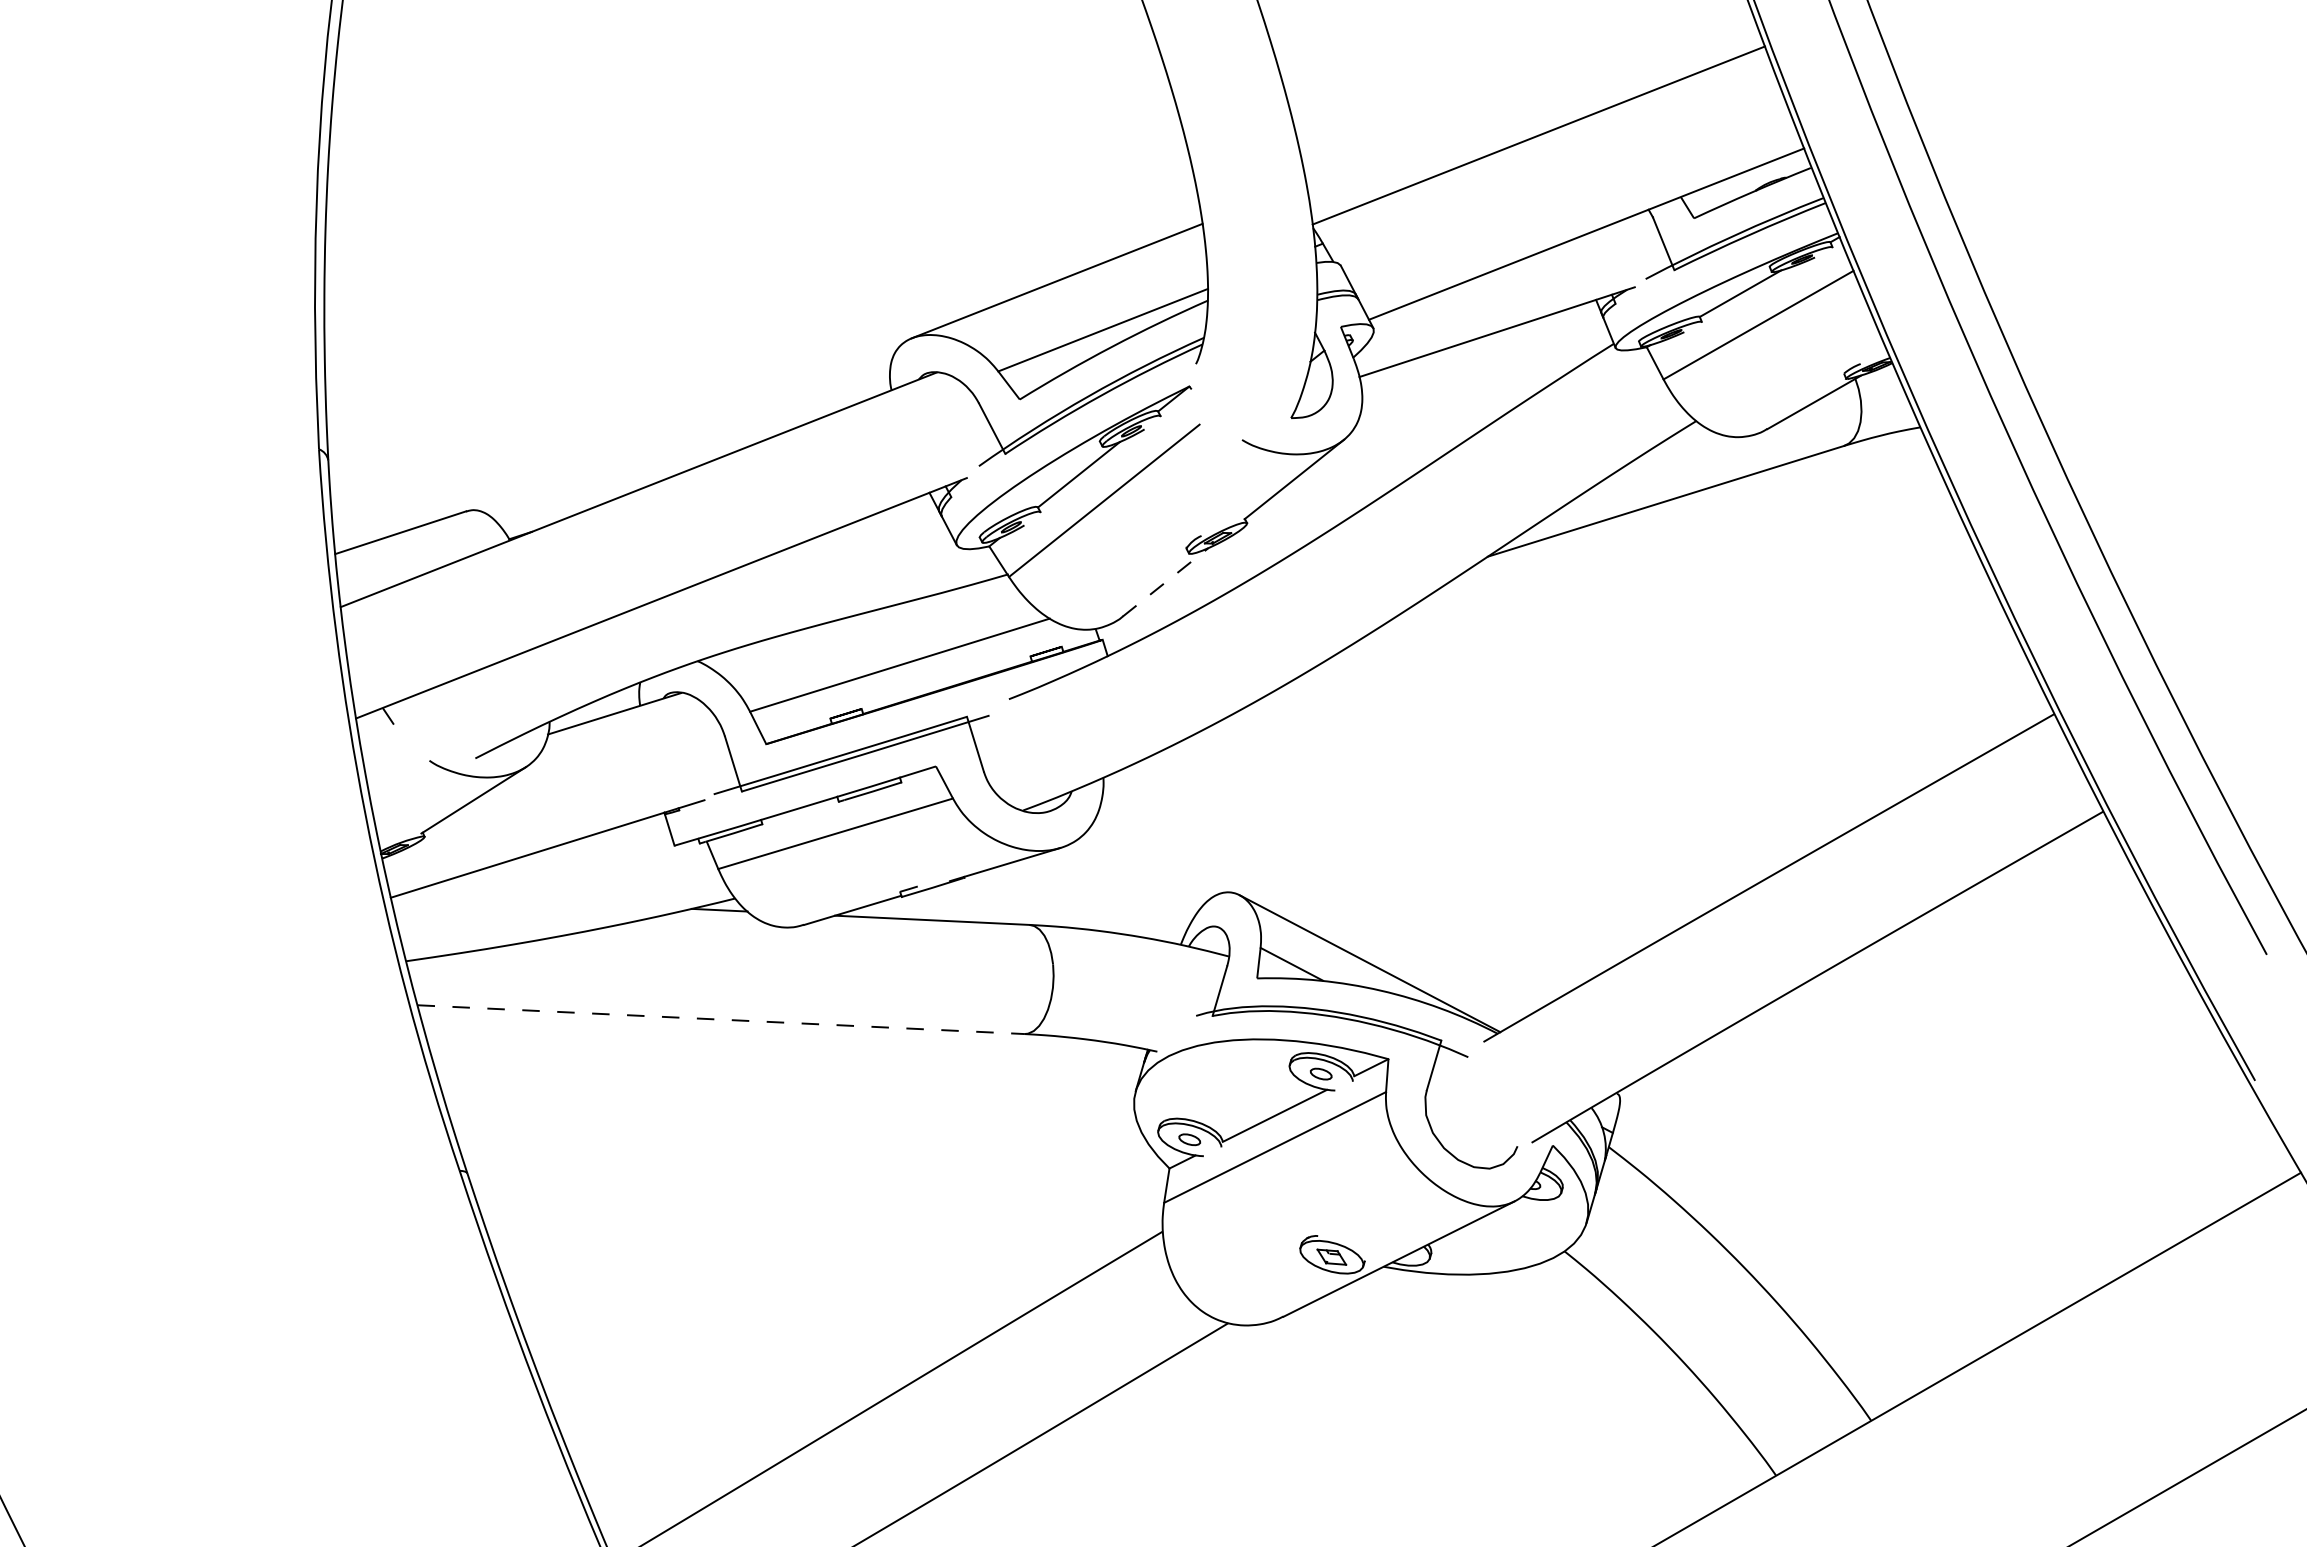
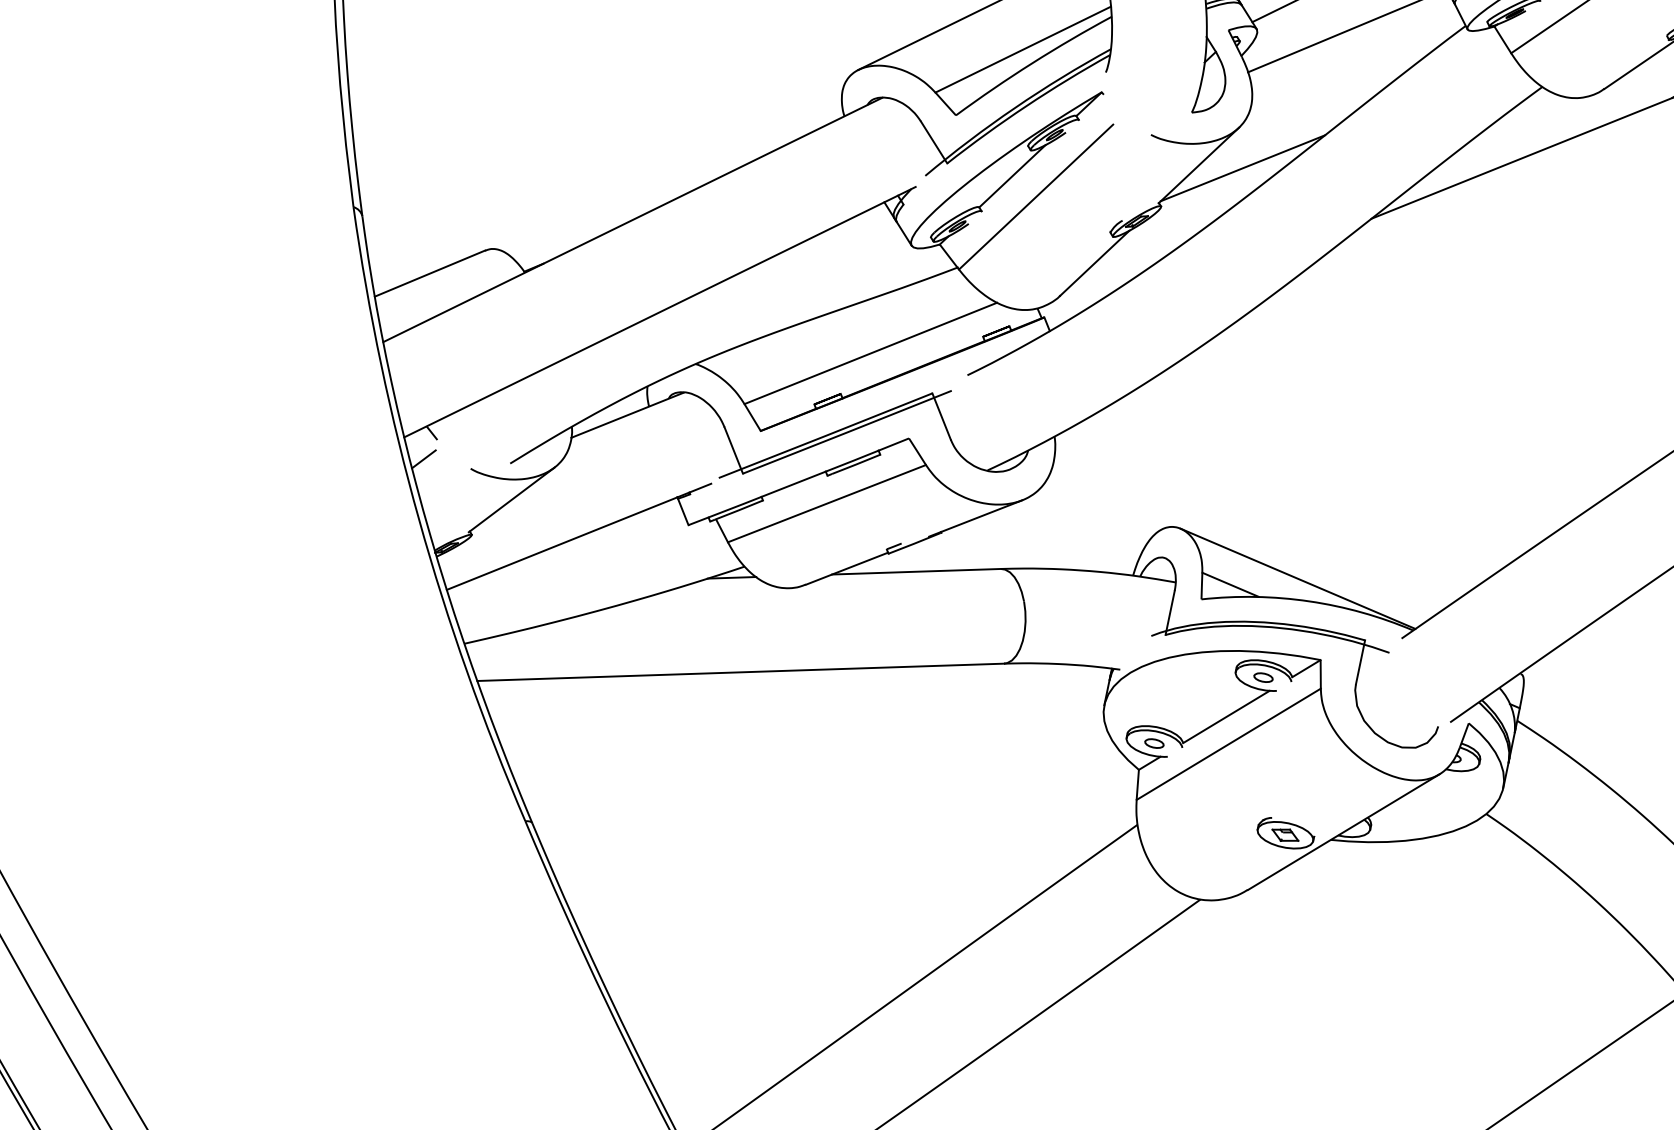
line: (1344, 486) -> (1242, 167), added
line: (1165, 582) -> (1094, 263), dashed -> solid
line: (376, 745) -> (423, 459), added
line: (720, 1019) -> (740, 672), dashed -> solid

